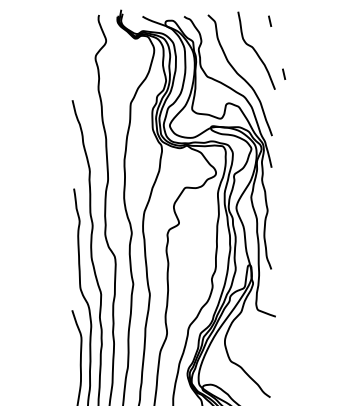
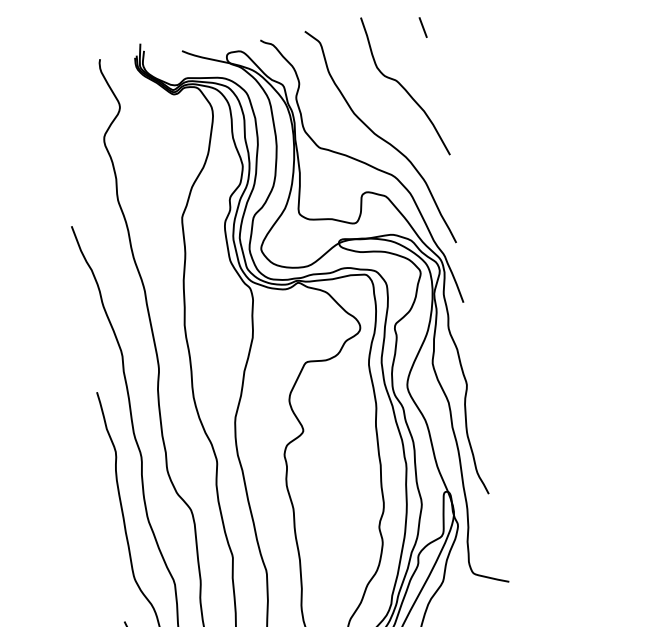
line: (284, 73) -> (463, 122), removed

